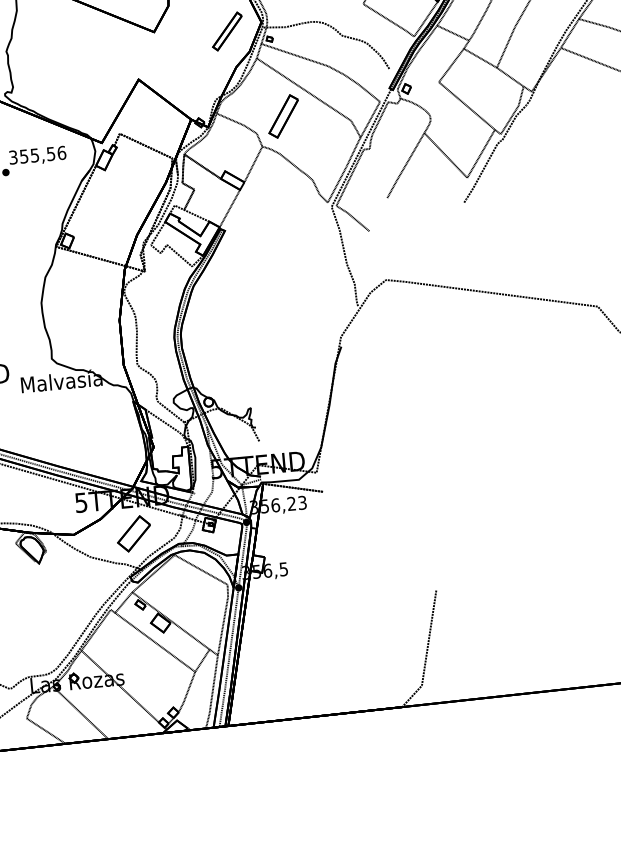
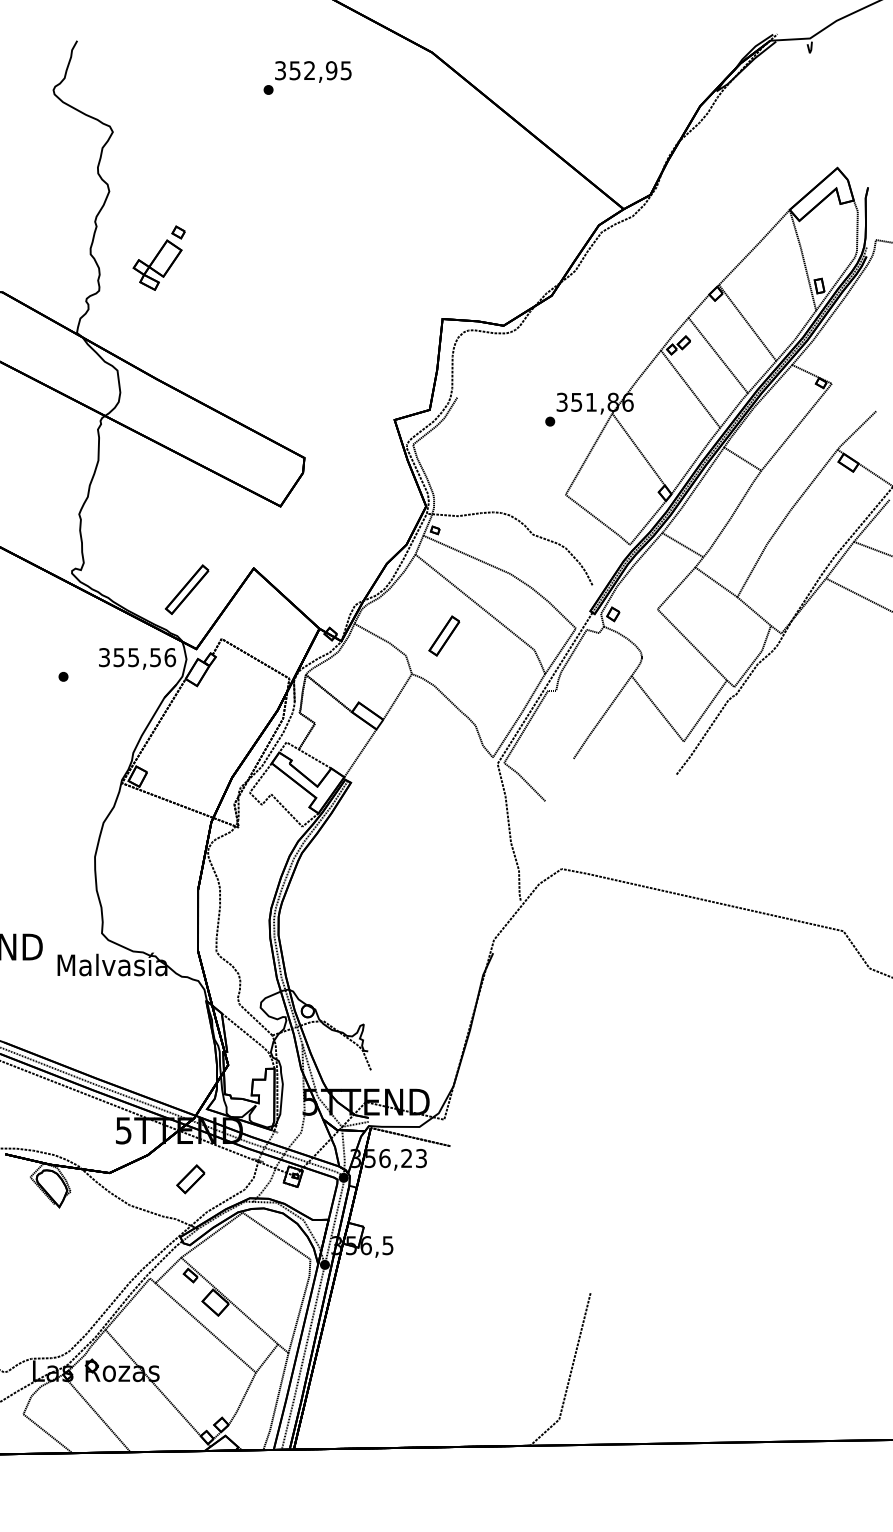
part: (227, 31) -> (187, 589), moved
part: (283, 116) -> (444, 635), size x0.7
text: (37, 155) -> (137, 658), moved
part: (133, 534) -> (190, 1179), size x0.6

